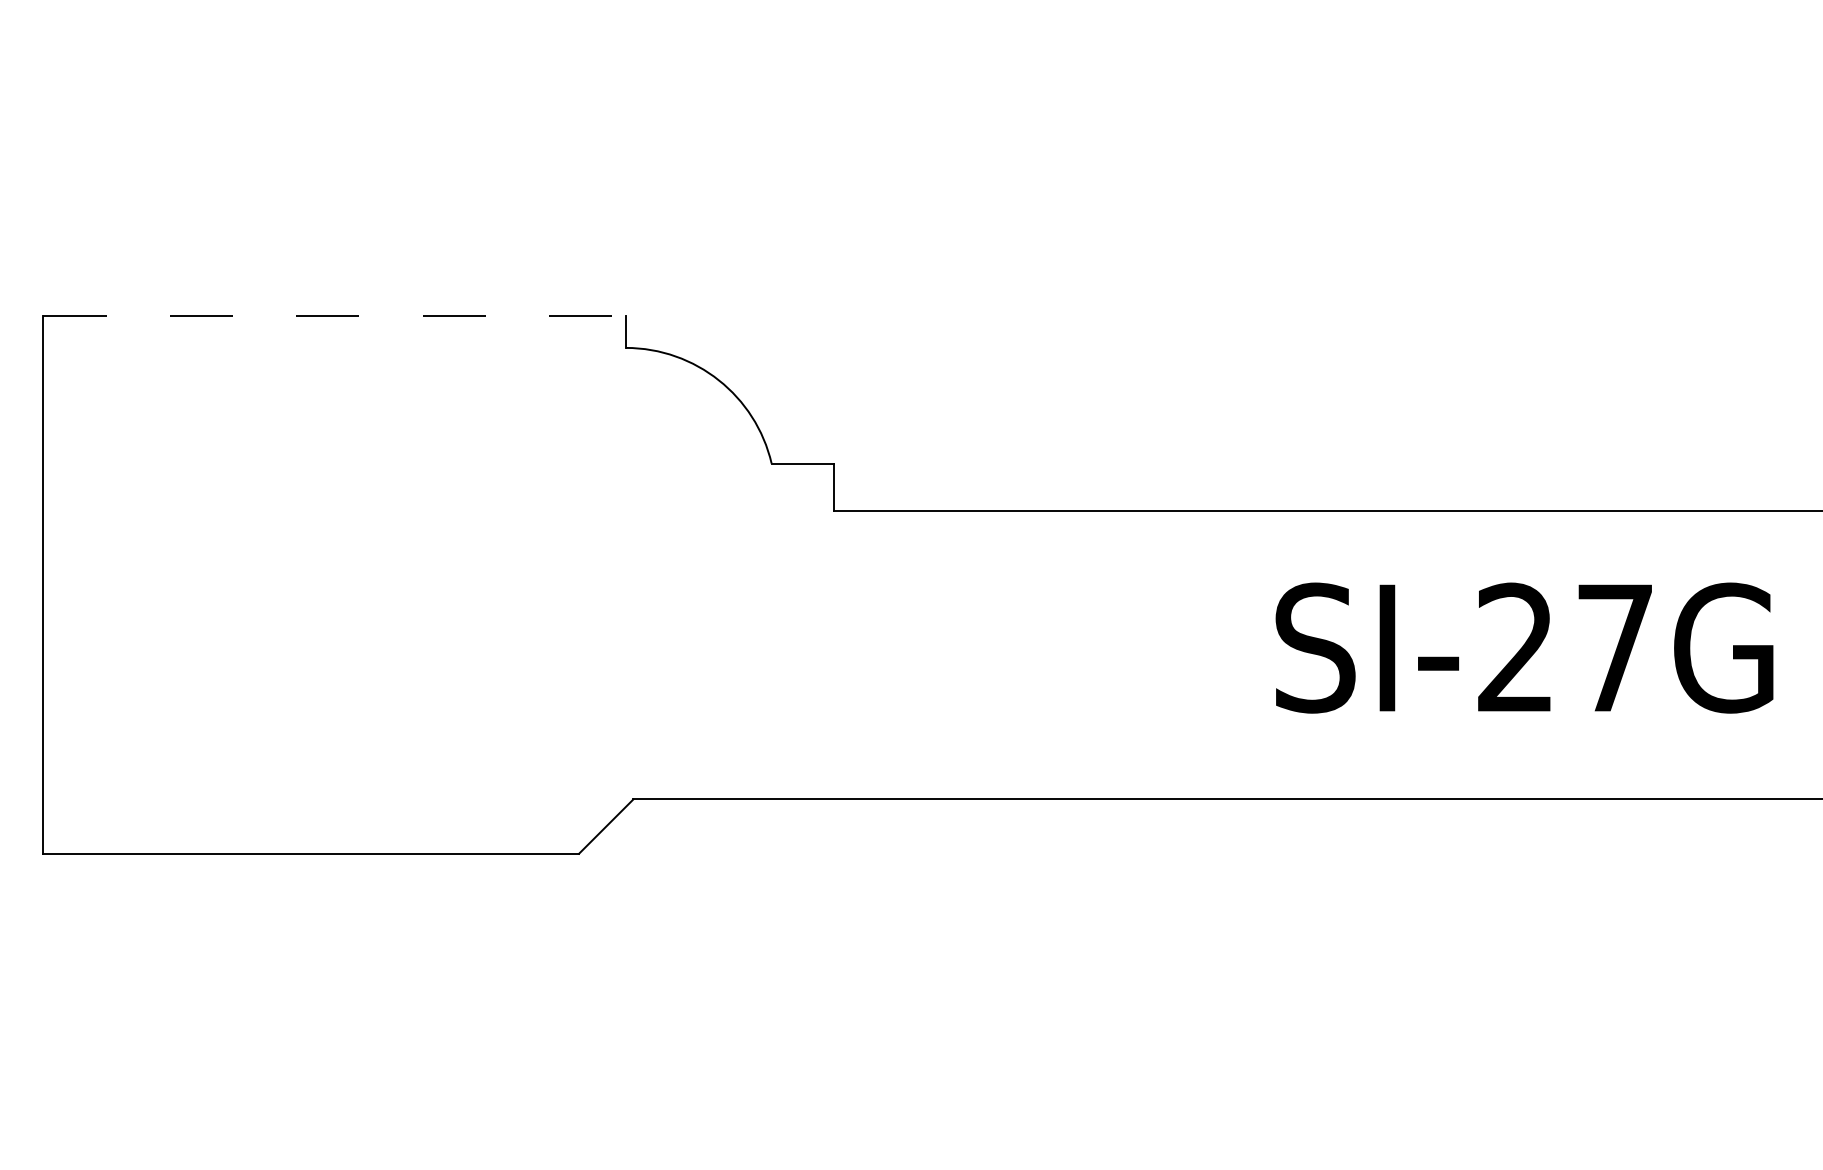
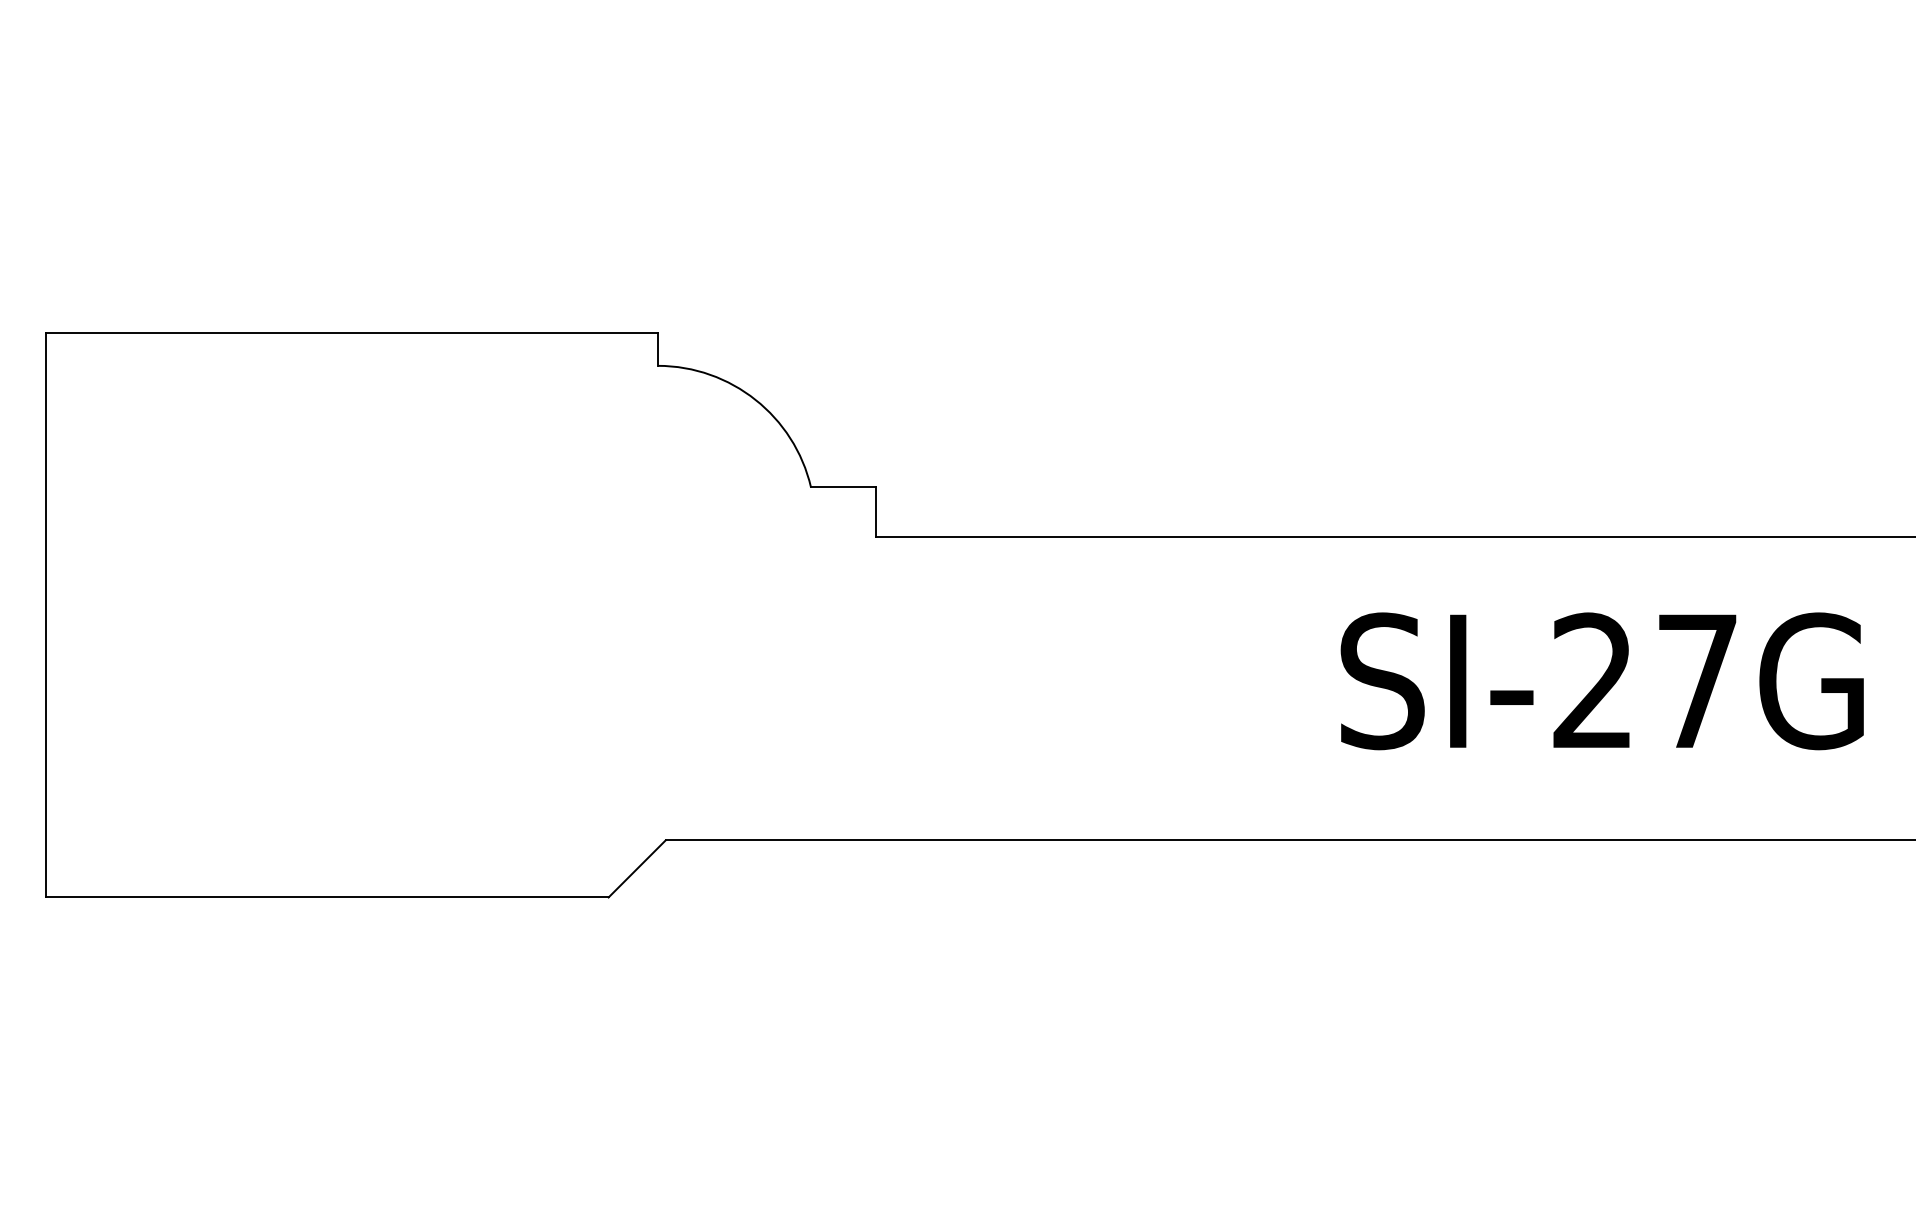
line: (335, 316) -> (352, 332), dashed -> solid

